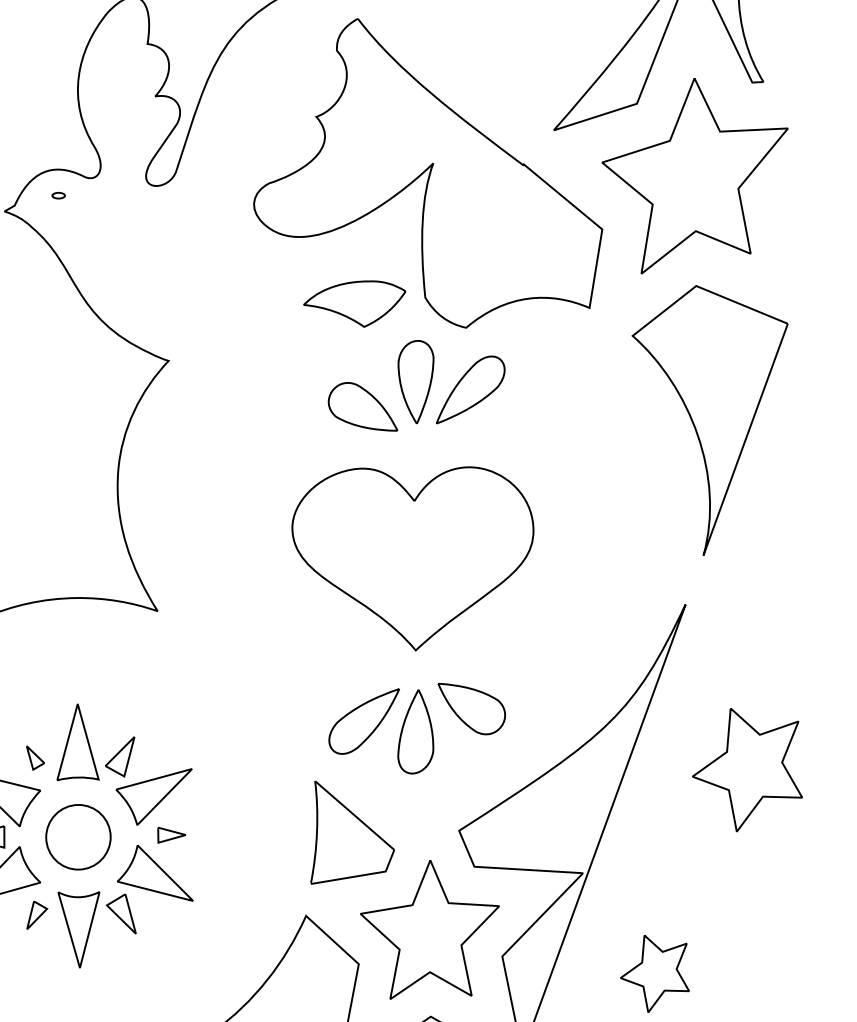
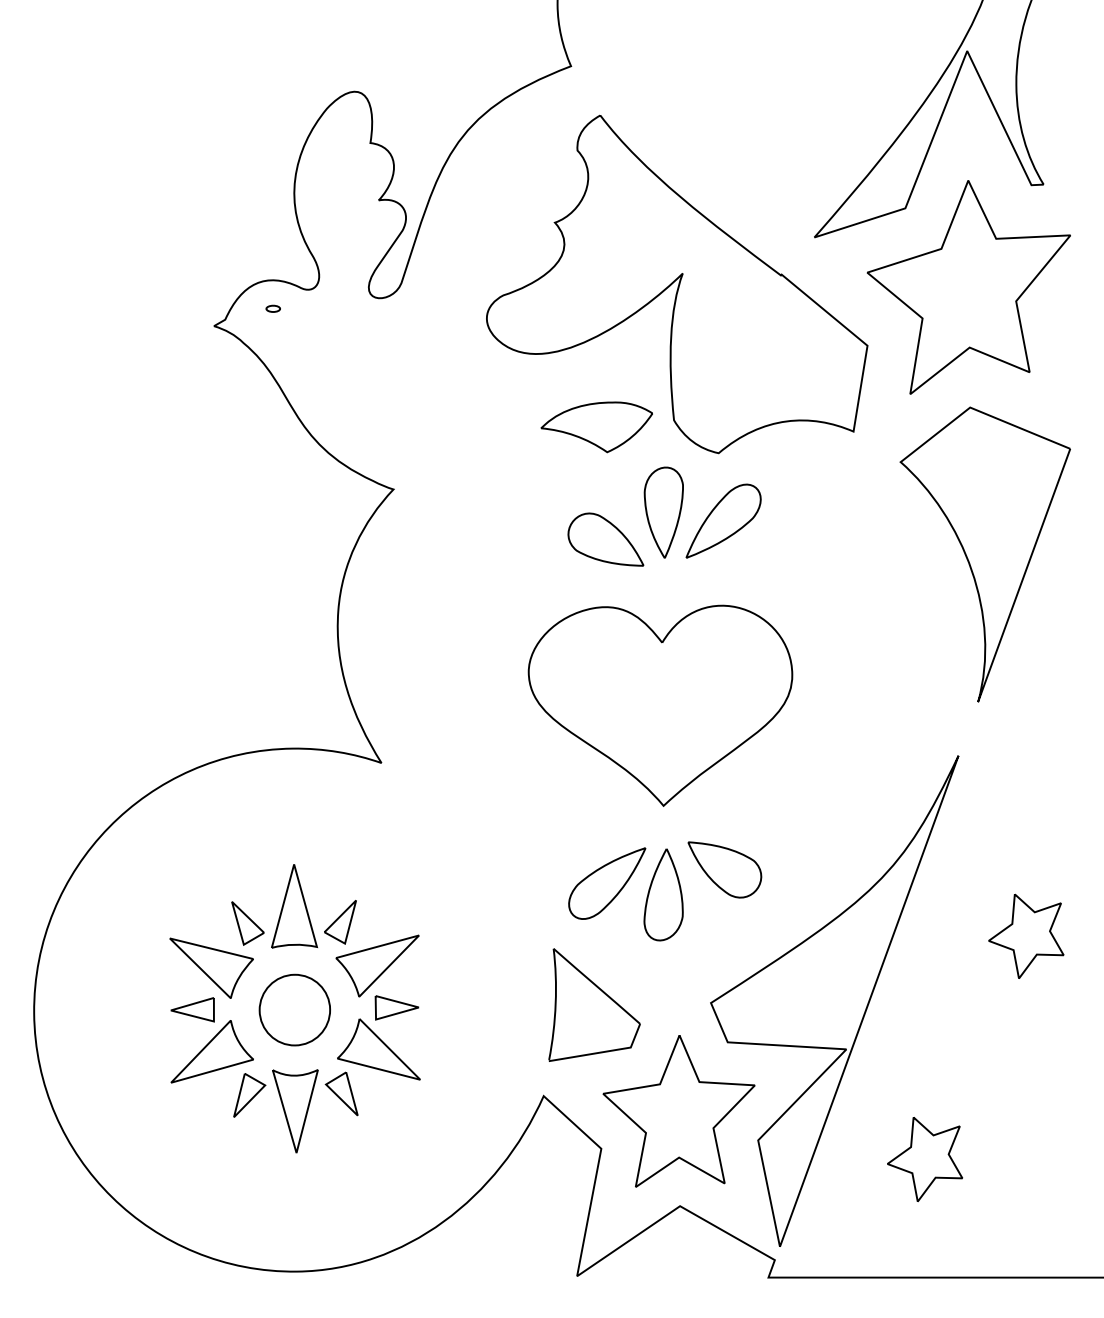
part: (35, 758) -> (247, 923), size x1.67
part: (747, 769) -> (1026, 935), size x0.62
part: (171, 834) -> (396, 1007), size x1.43
part: (36, 915) -> (249, 1095), size x1.43

